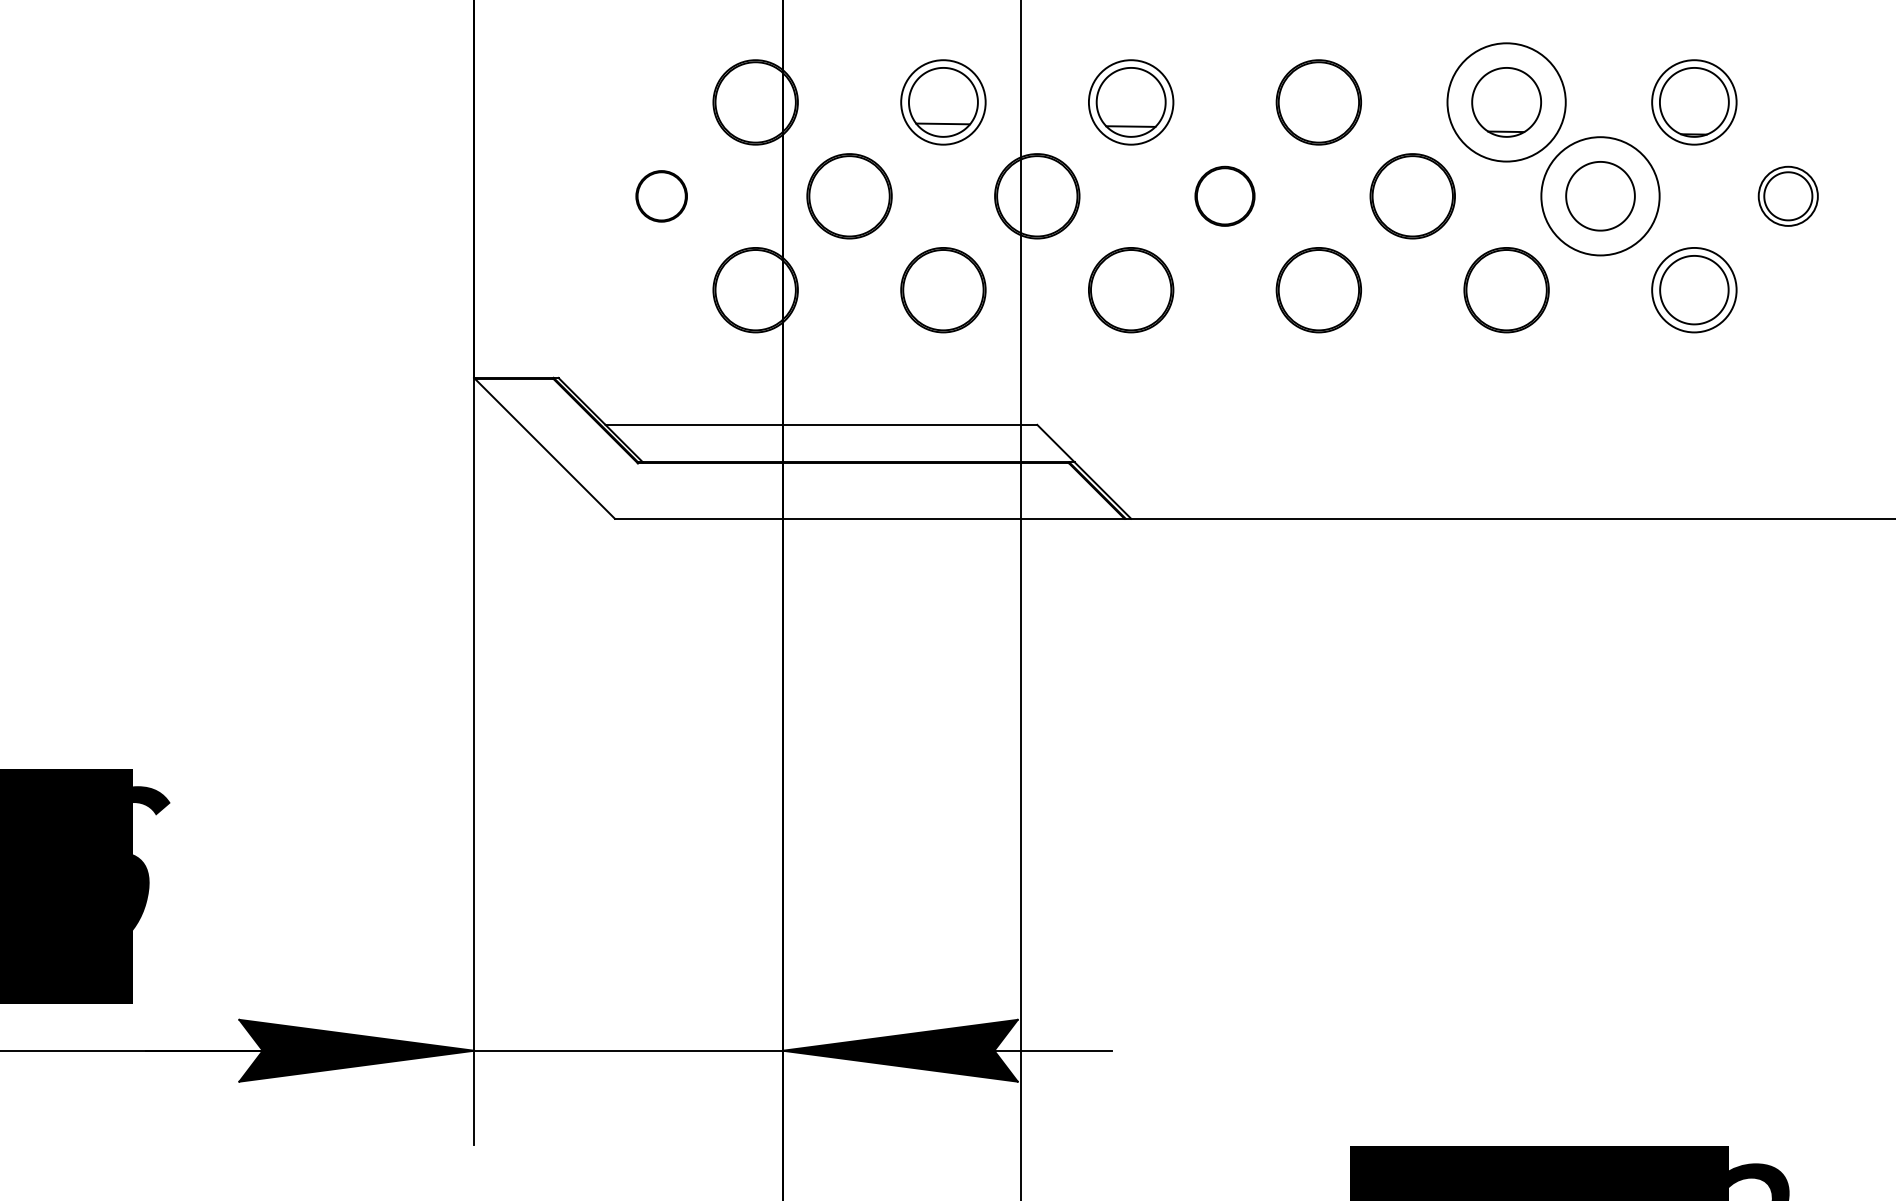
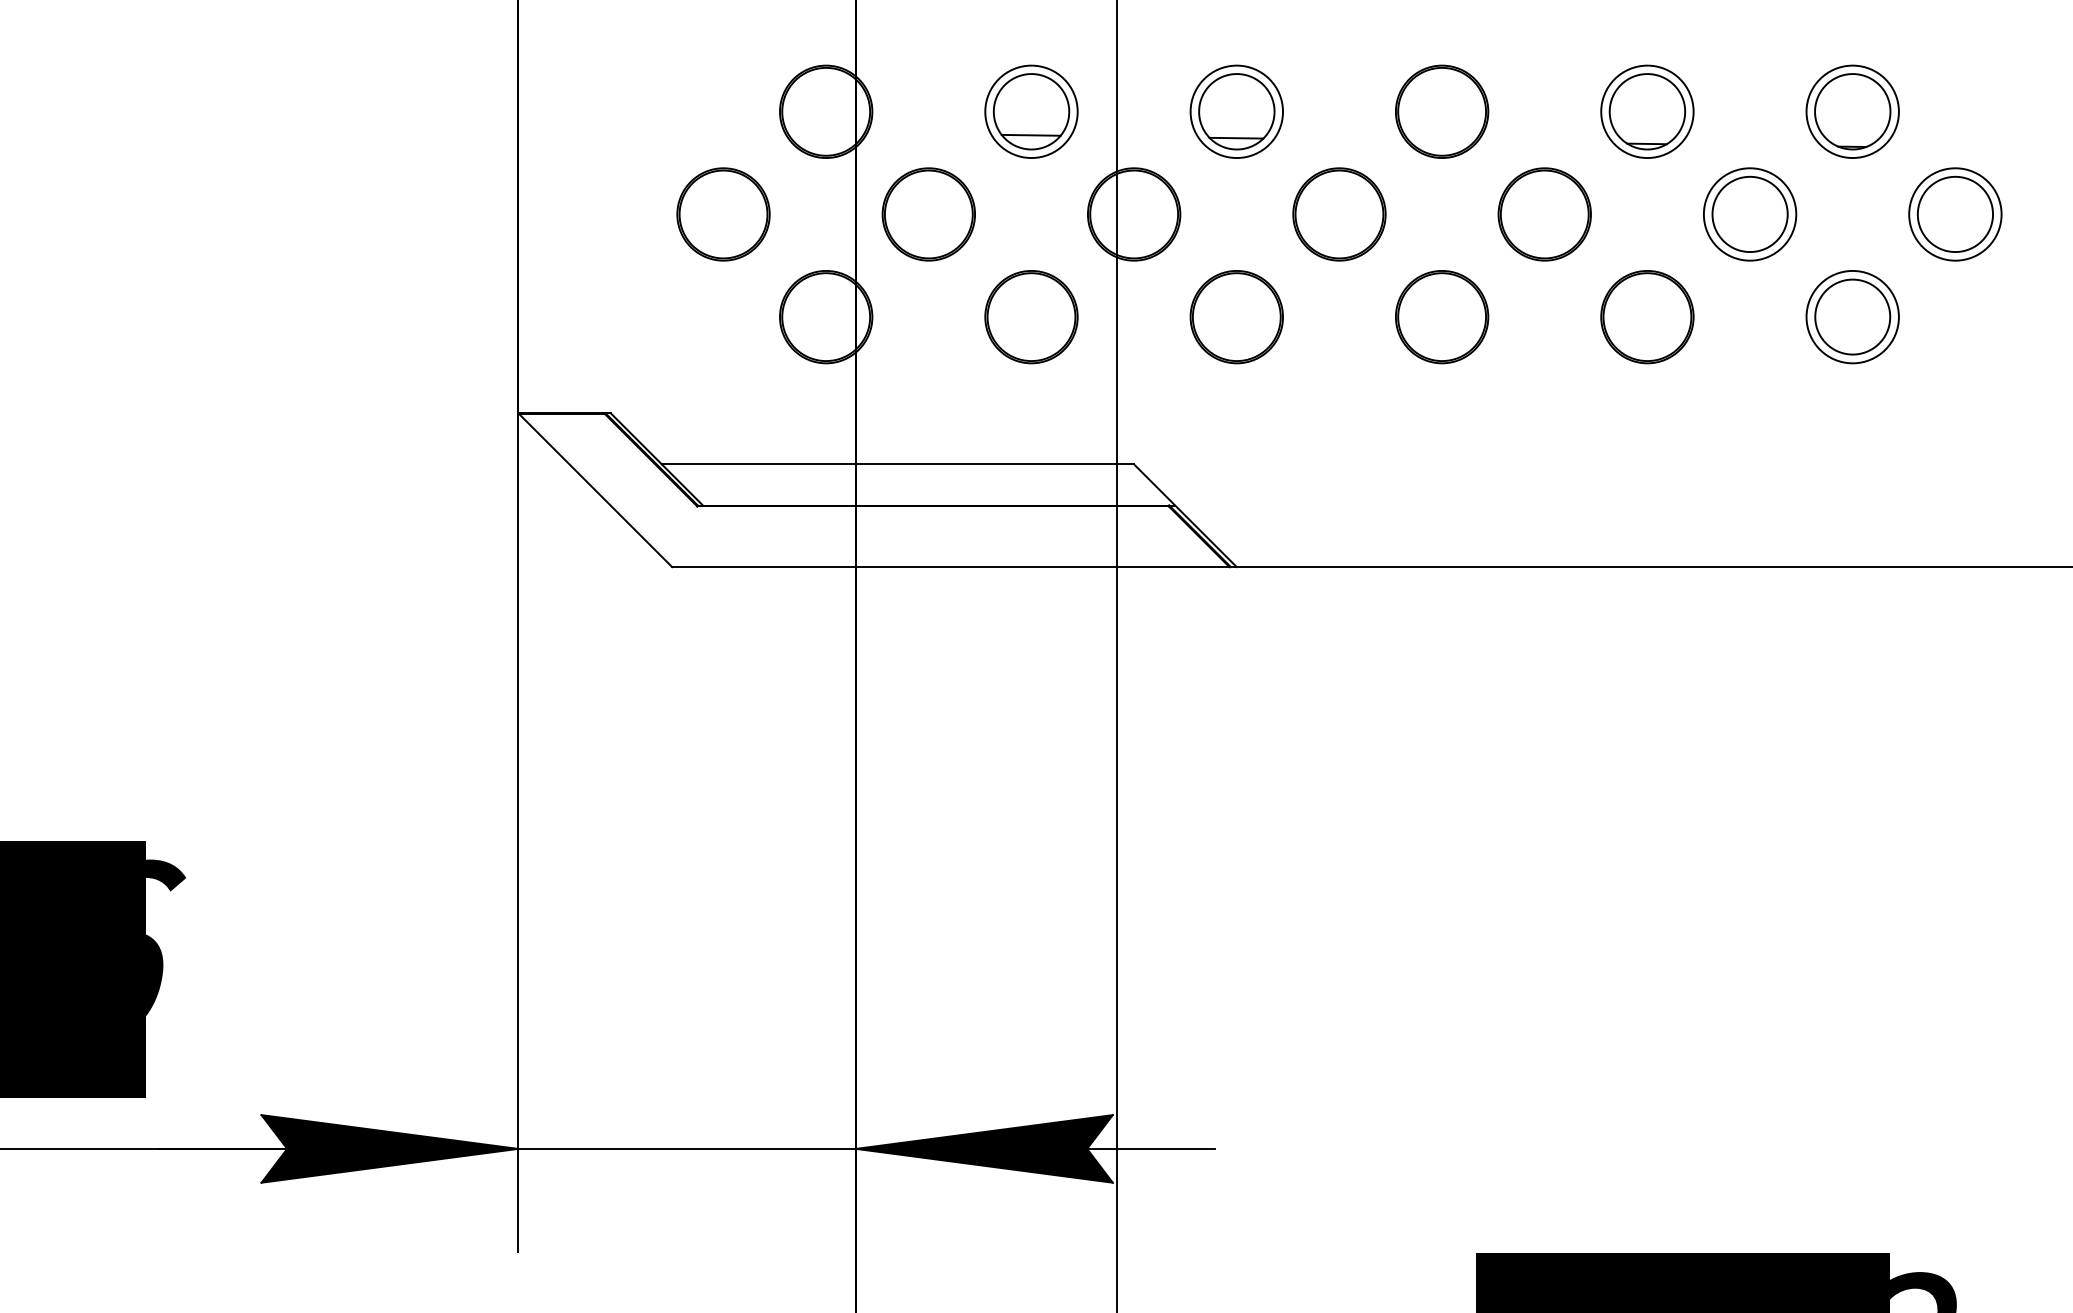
circle: (1506, 102) -> (1647, 111), size x0.71
part: (661, 196) -> (723, 214), size x1.67
part: (1224, 196) -> (1338, 214), size x1.43
circle: (1600, 196) -> (1750, 214), size x0.71
part: (1788, 196) -> (1955, 214), size x1.43

